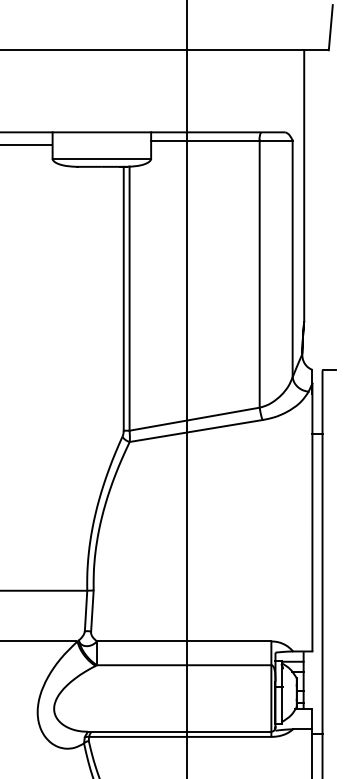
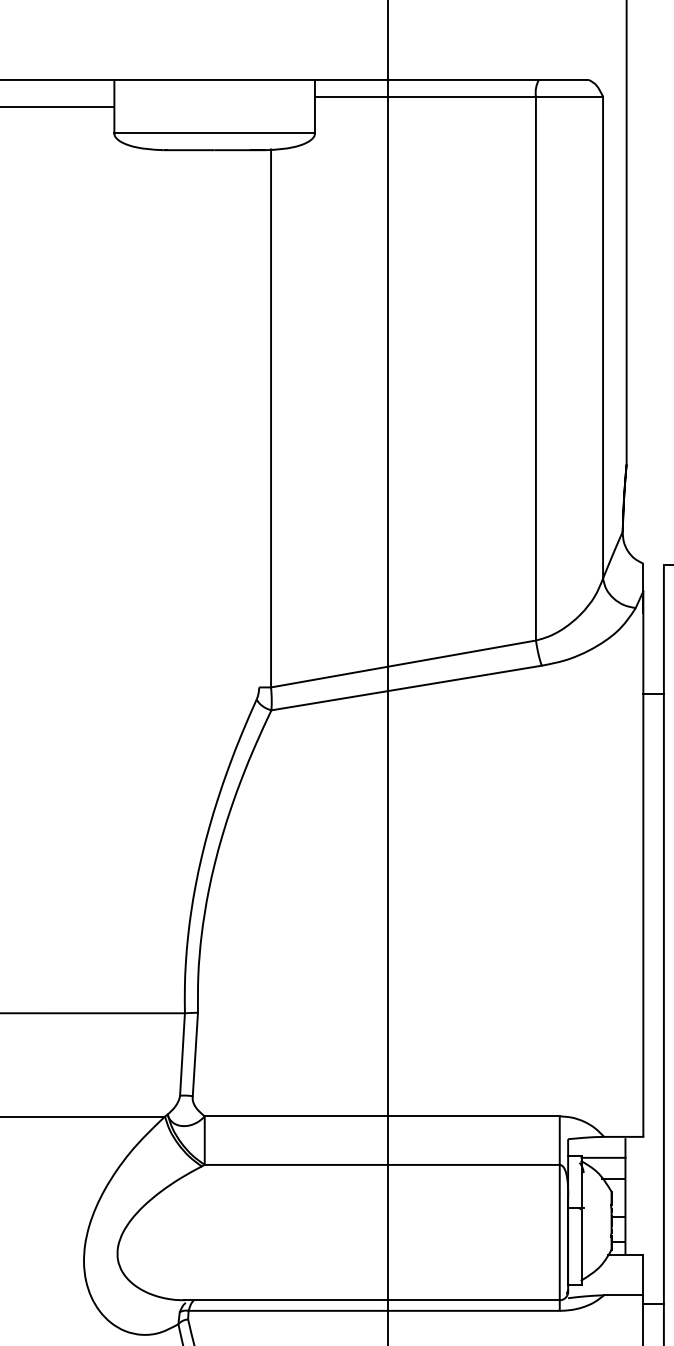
line: (123, 298) -> (258, 418), removed

